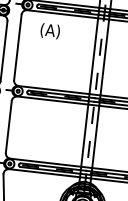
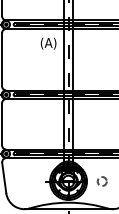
text: (50, 31) -> (48, 43), moved

